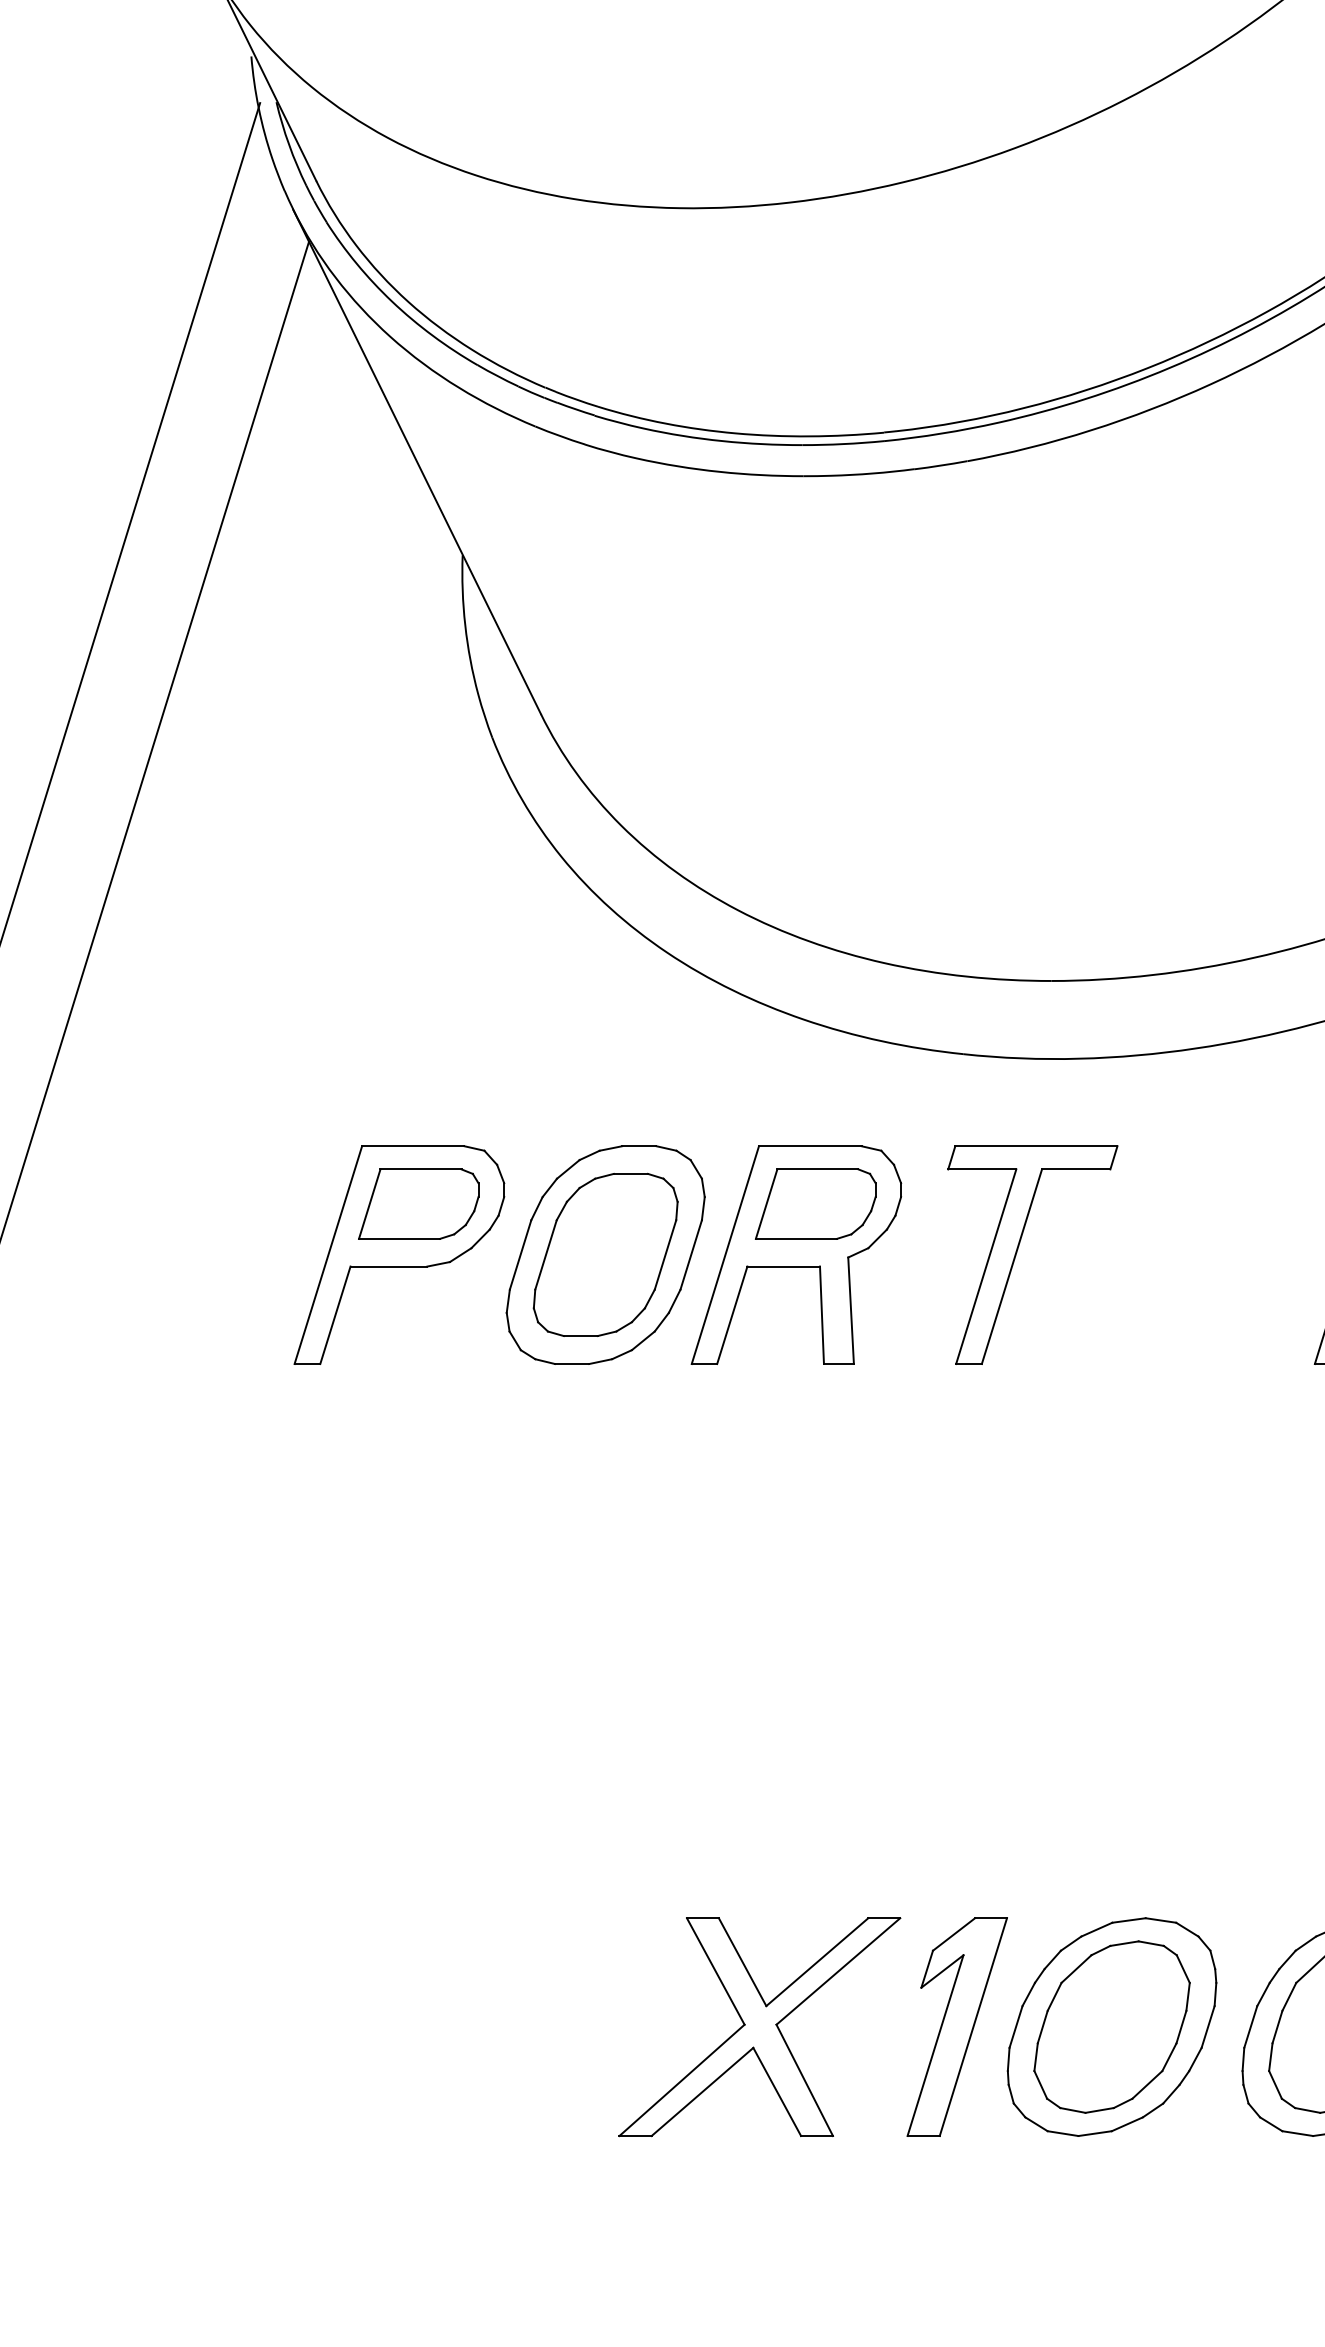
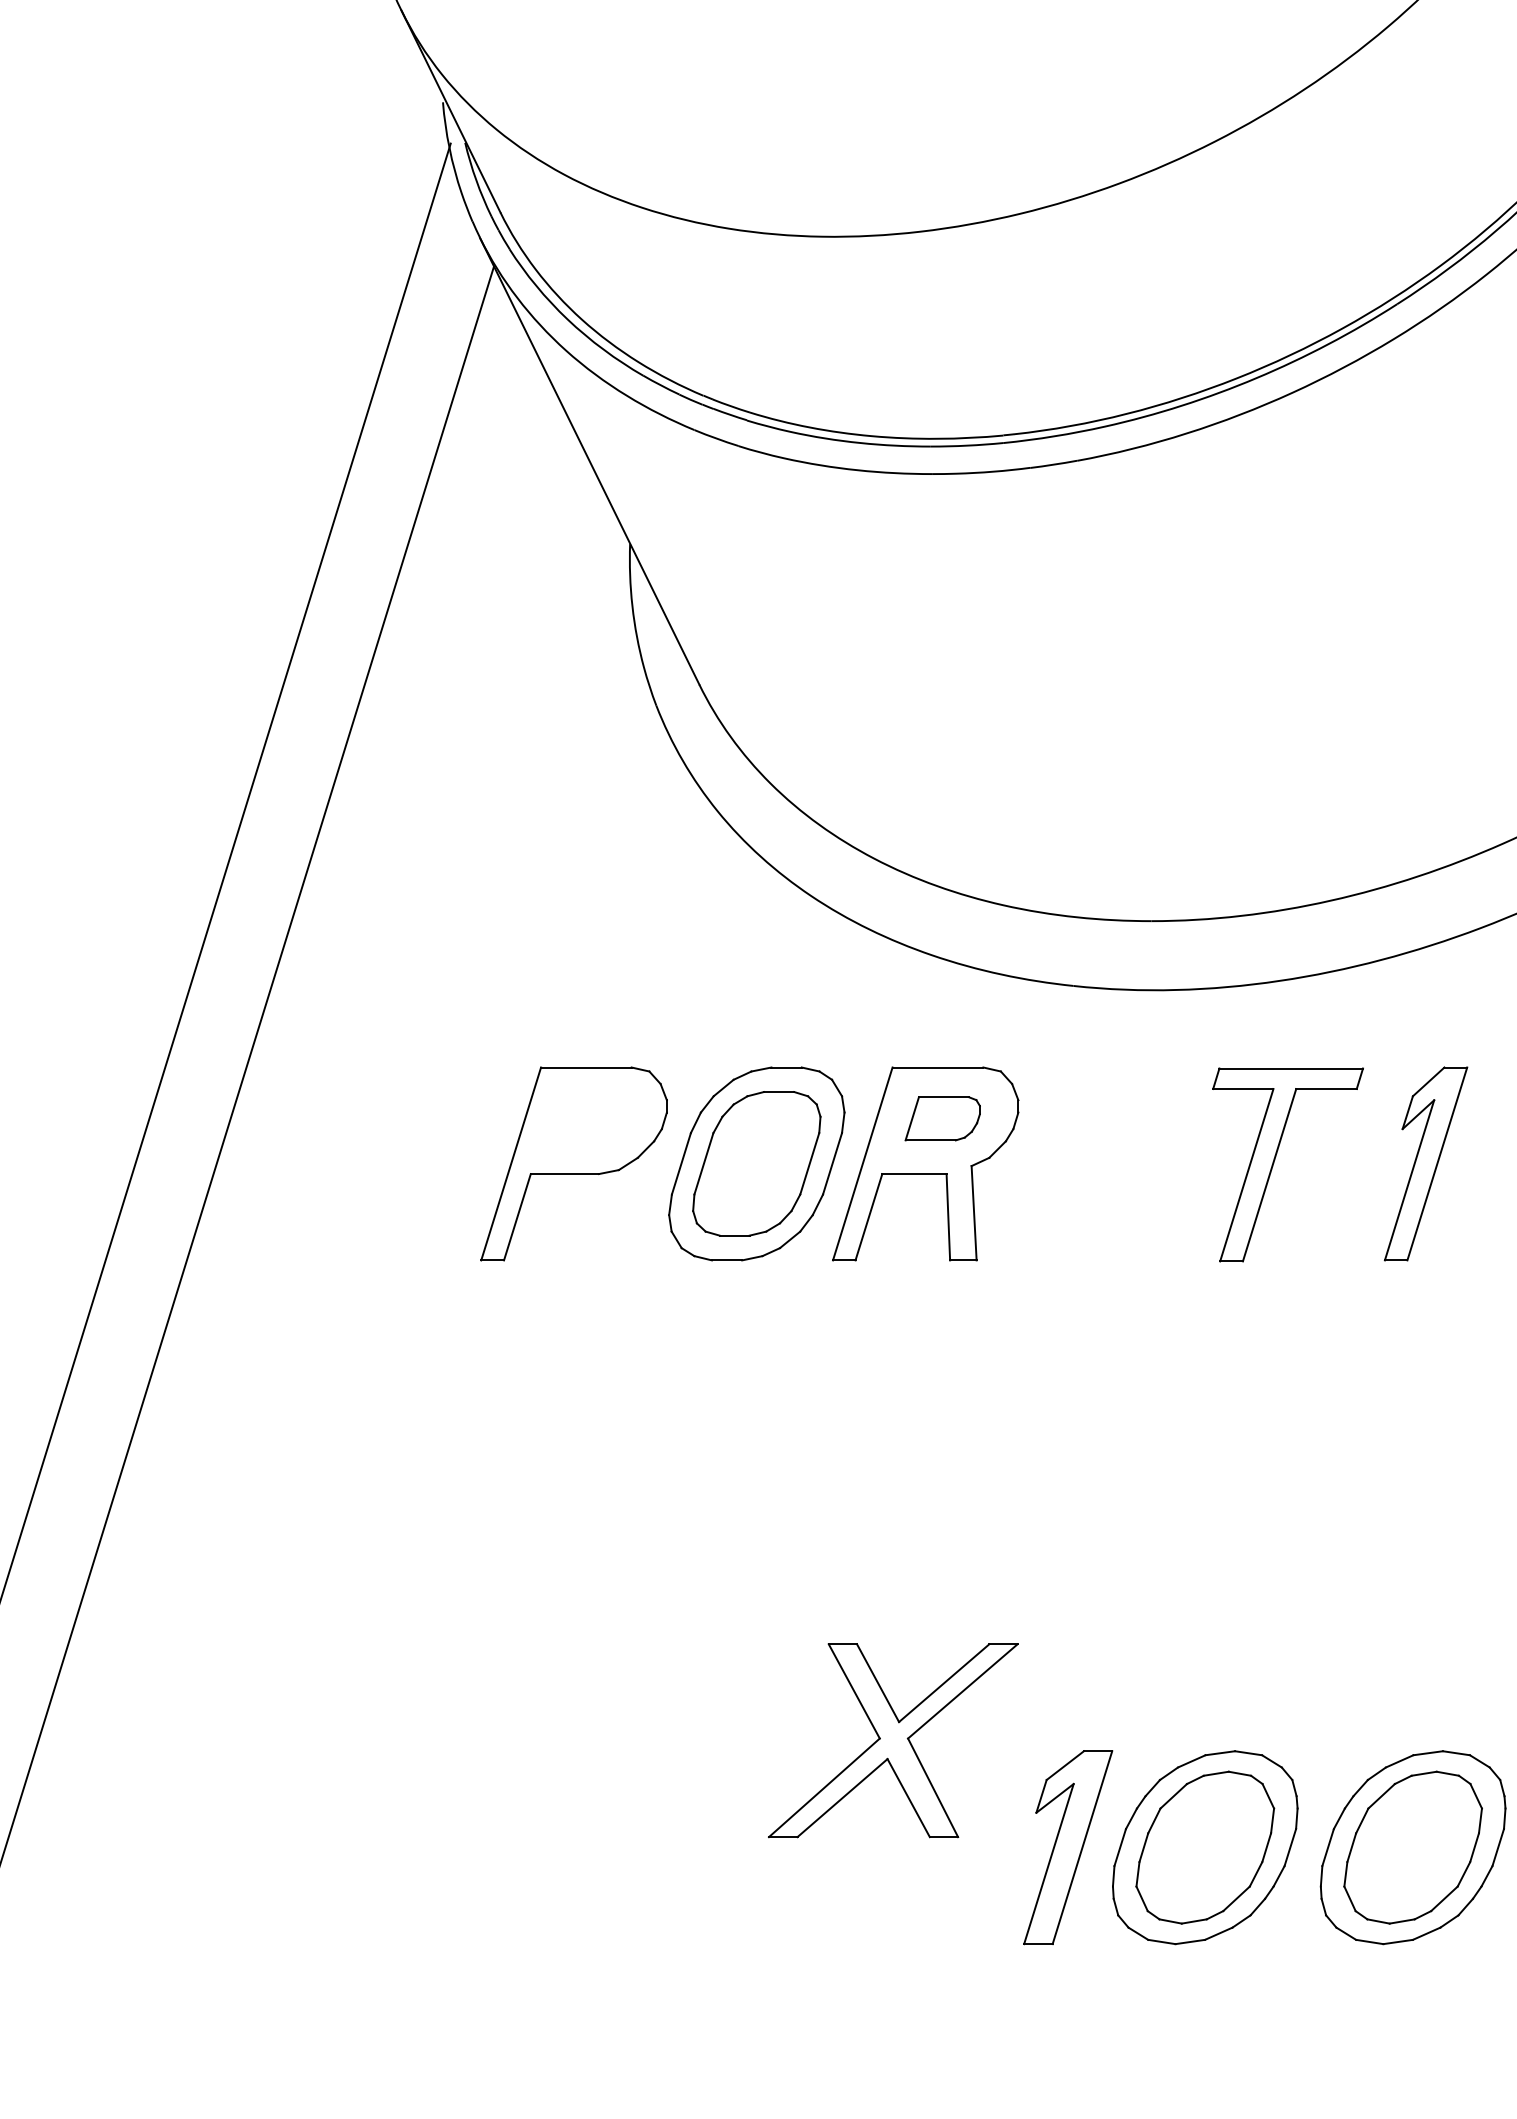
part: (419, 1203) -> (591, 1118), removed
part: (815, 1203) -> (942, 1118), size x0.7
part: (1018, 1250) -> (1275, 1160), moved
part: (760, 2026) -> (893, 1740), moved

